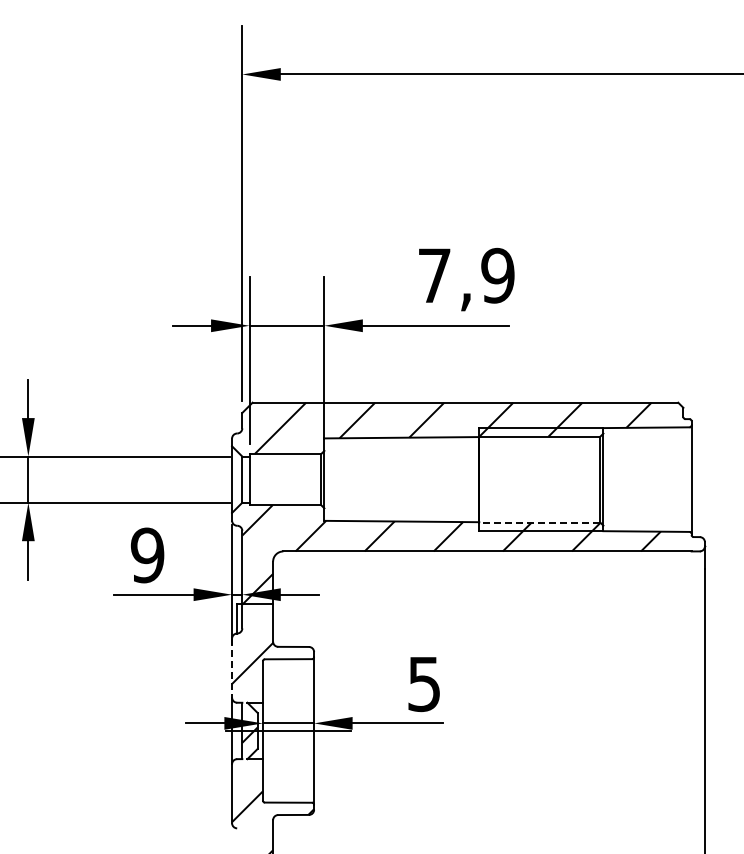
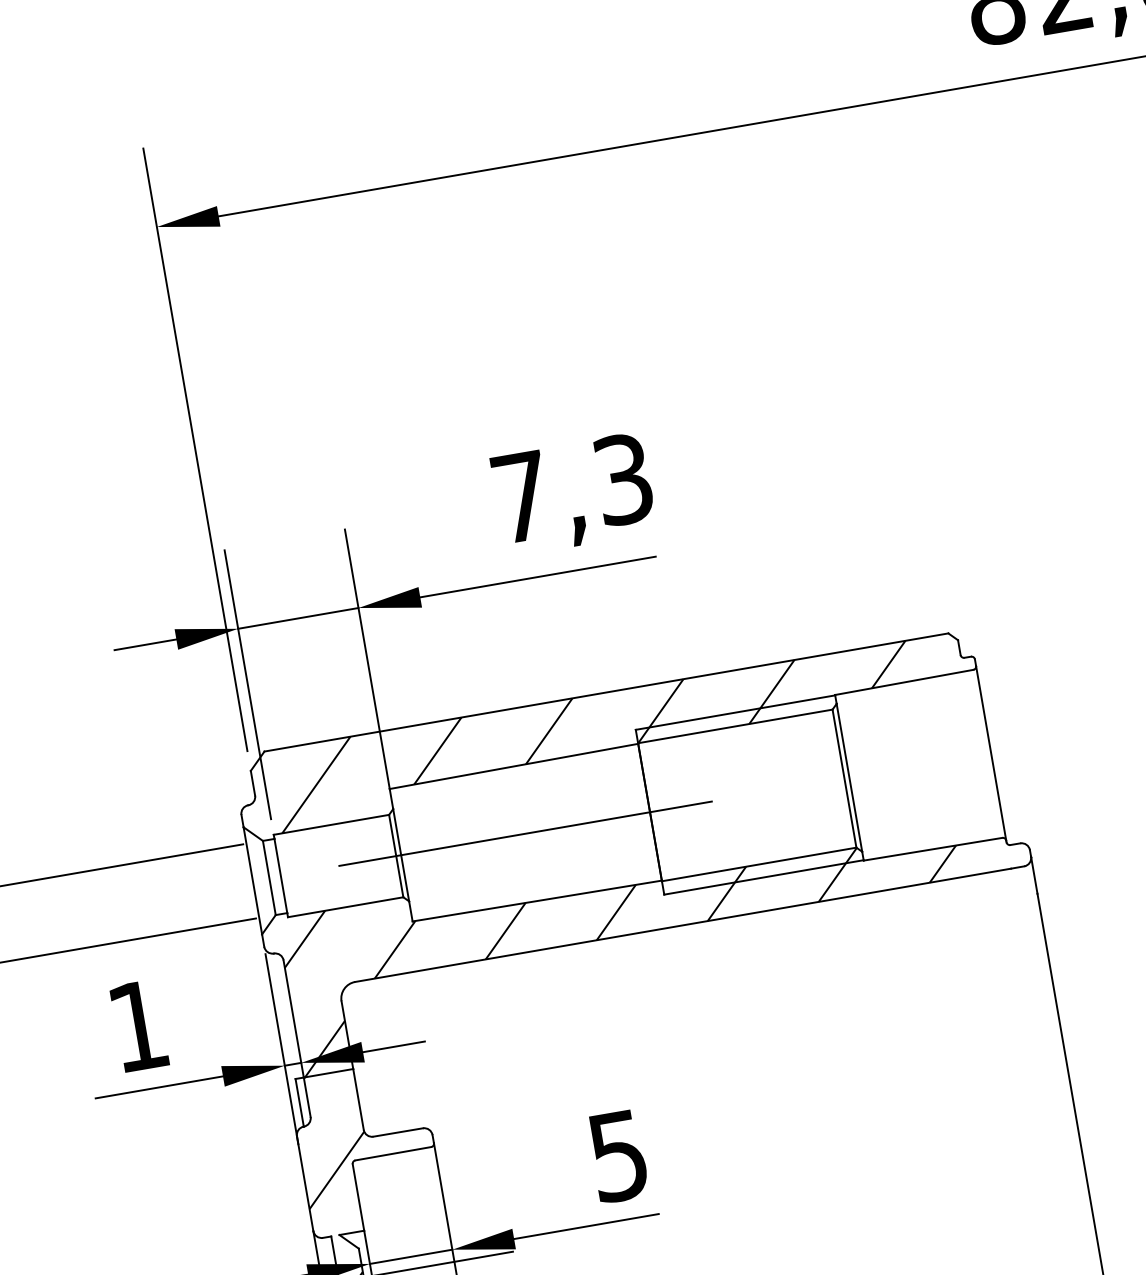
text: (497, 275) -> (622, 479), 7,9 -> 7,3
line: (401, 479) -> (525, 833), added
line: (539, 522) -> (758, 864), dashed -> solid
text: (147, 555) -> (138, 1026), 9 -> 1
line: (232, 668) -> (305, 1184), dashed -> solid

